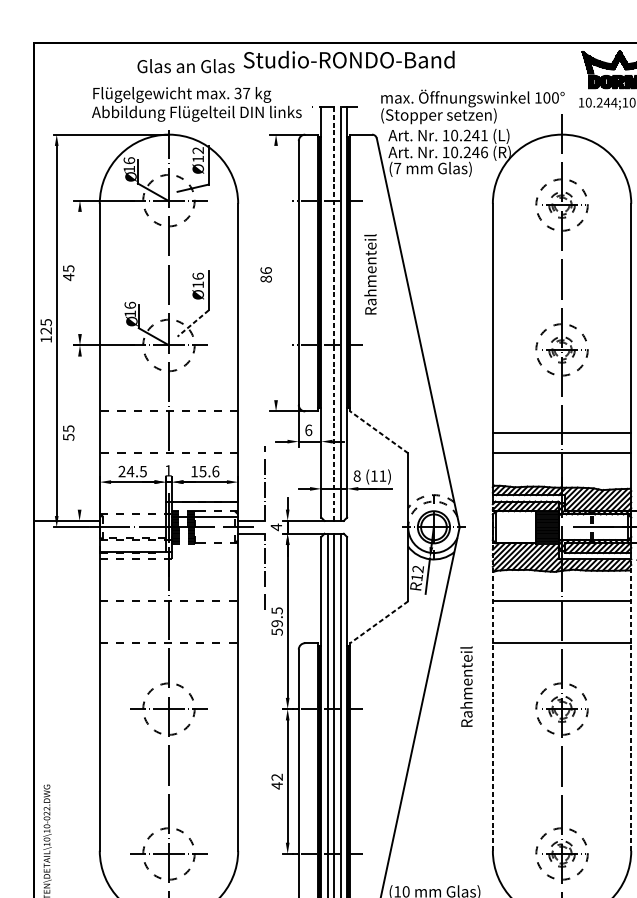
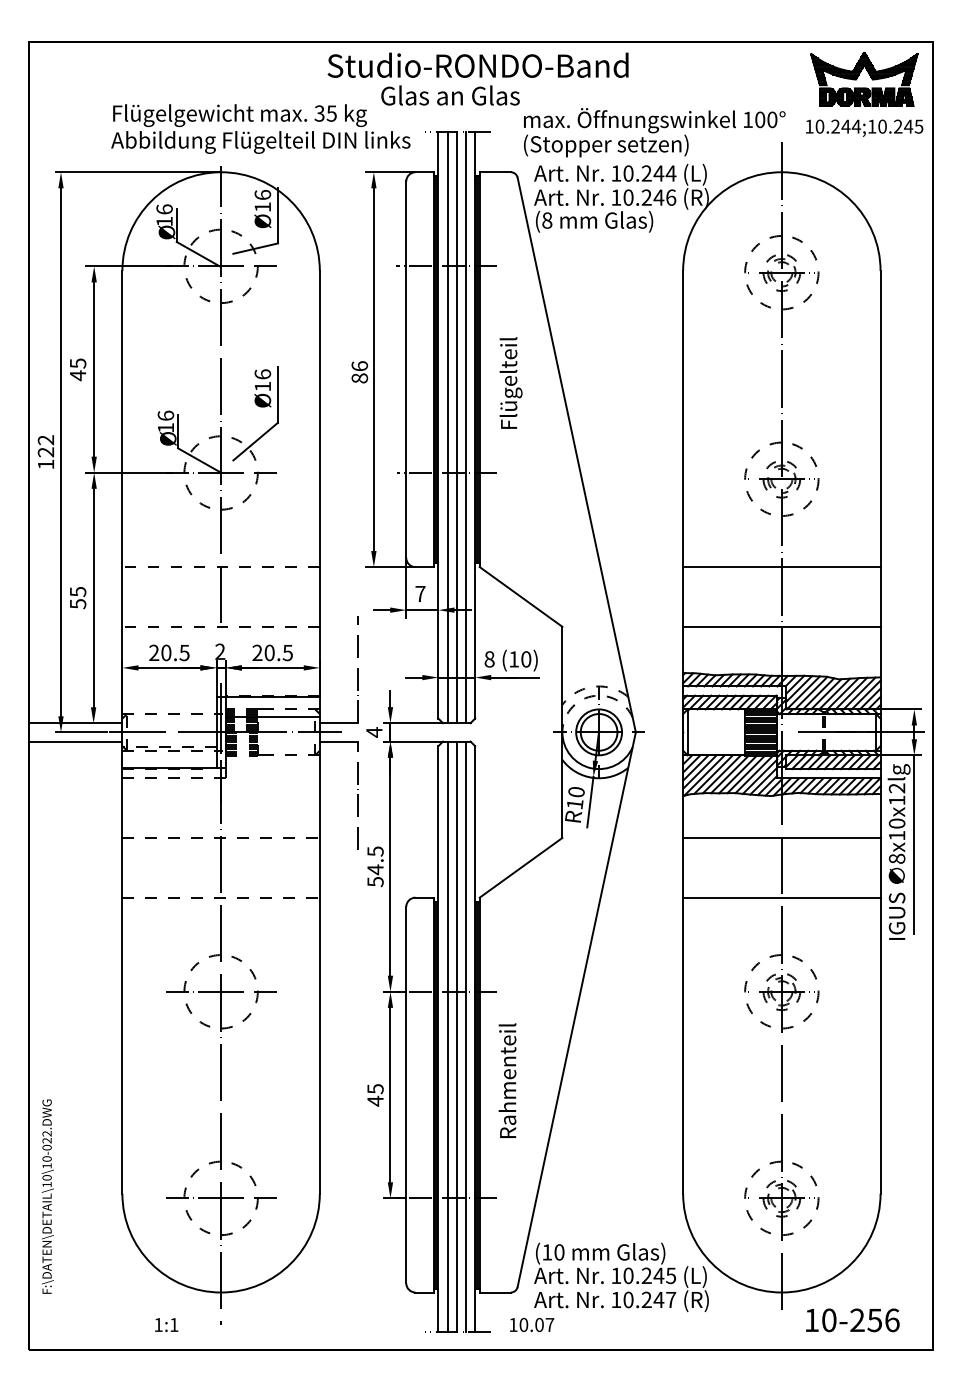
text: (186, 66) -> (450, 95), moved
text: (246, 93) -> (331, 113), 37 -> 35
text: (483, 135) -> (670, 173), 10.241 -> 10.244
text: (197, 150) -> (262, 194), Ø12 -> Ø16
text: (397, 168) -> (547, 220), (7 -> (8
line: (80, 272) -> (94, 369), added
line: (275, 272) -> (373, 369), added
text: (371, 273) -> (510, 370), Rahmenteil -> Flügelteil
line: (327, 313) -> (447, 427), added
line: (333, 313) -> (456, 427), dashed -> solid
text: (45, 322) -> (45, 440), 125 -> 122
line: (193, 323) -> (255, 441), dashed -> solid
text: (308, 429) -> (420, 593), 6 -> 7
line: (80, 432) -> (94, 597), added
line: (379, 432) -> (521, 596), dashed -> solid
line: (561, 433) -> (781, 567), moved
text: (168, 470) -> (220, 651), 1 -> 2
text: (129, 471) -> (165, 652), 24.5 -> 20.5
text: (205, 471) -> (272, 652), 15.6 -> 20.5
text: (383, 476) -> (526, 659), (11) -> (10)
line: (66, 533) -> (75, 741), added
text: (418, 569) -> (576, 792), R12 -> R10
line: (379, 622) -> (521, 867), dashed -> solid
text: (277, 623) -> (375, 869), 59.5 -> 54.5
line: (493, 673) -> (683, 941), dashed -> solid
text: (466, 686) -> (507, 1080), moved
line: (631, 701) -> (880, 980), dashed -> solid
text: (277, 777) -> (375, 1089), 42 -> 45

